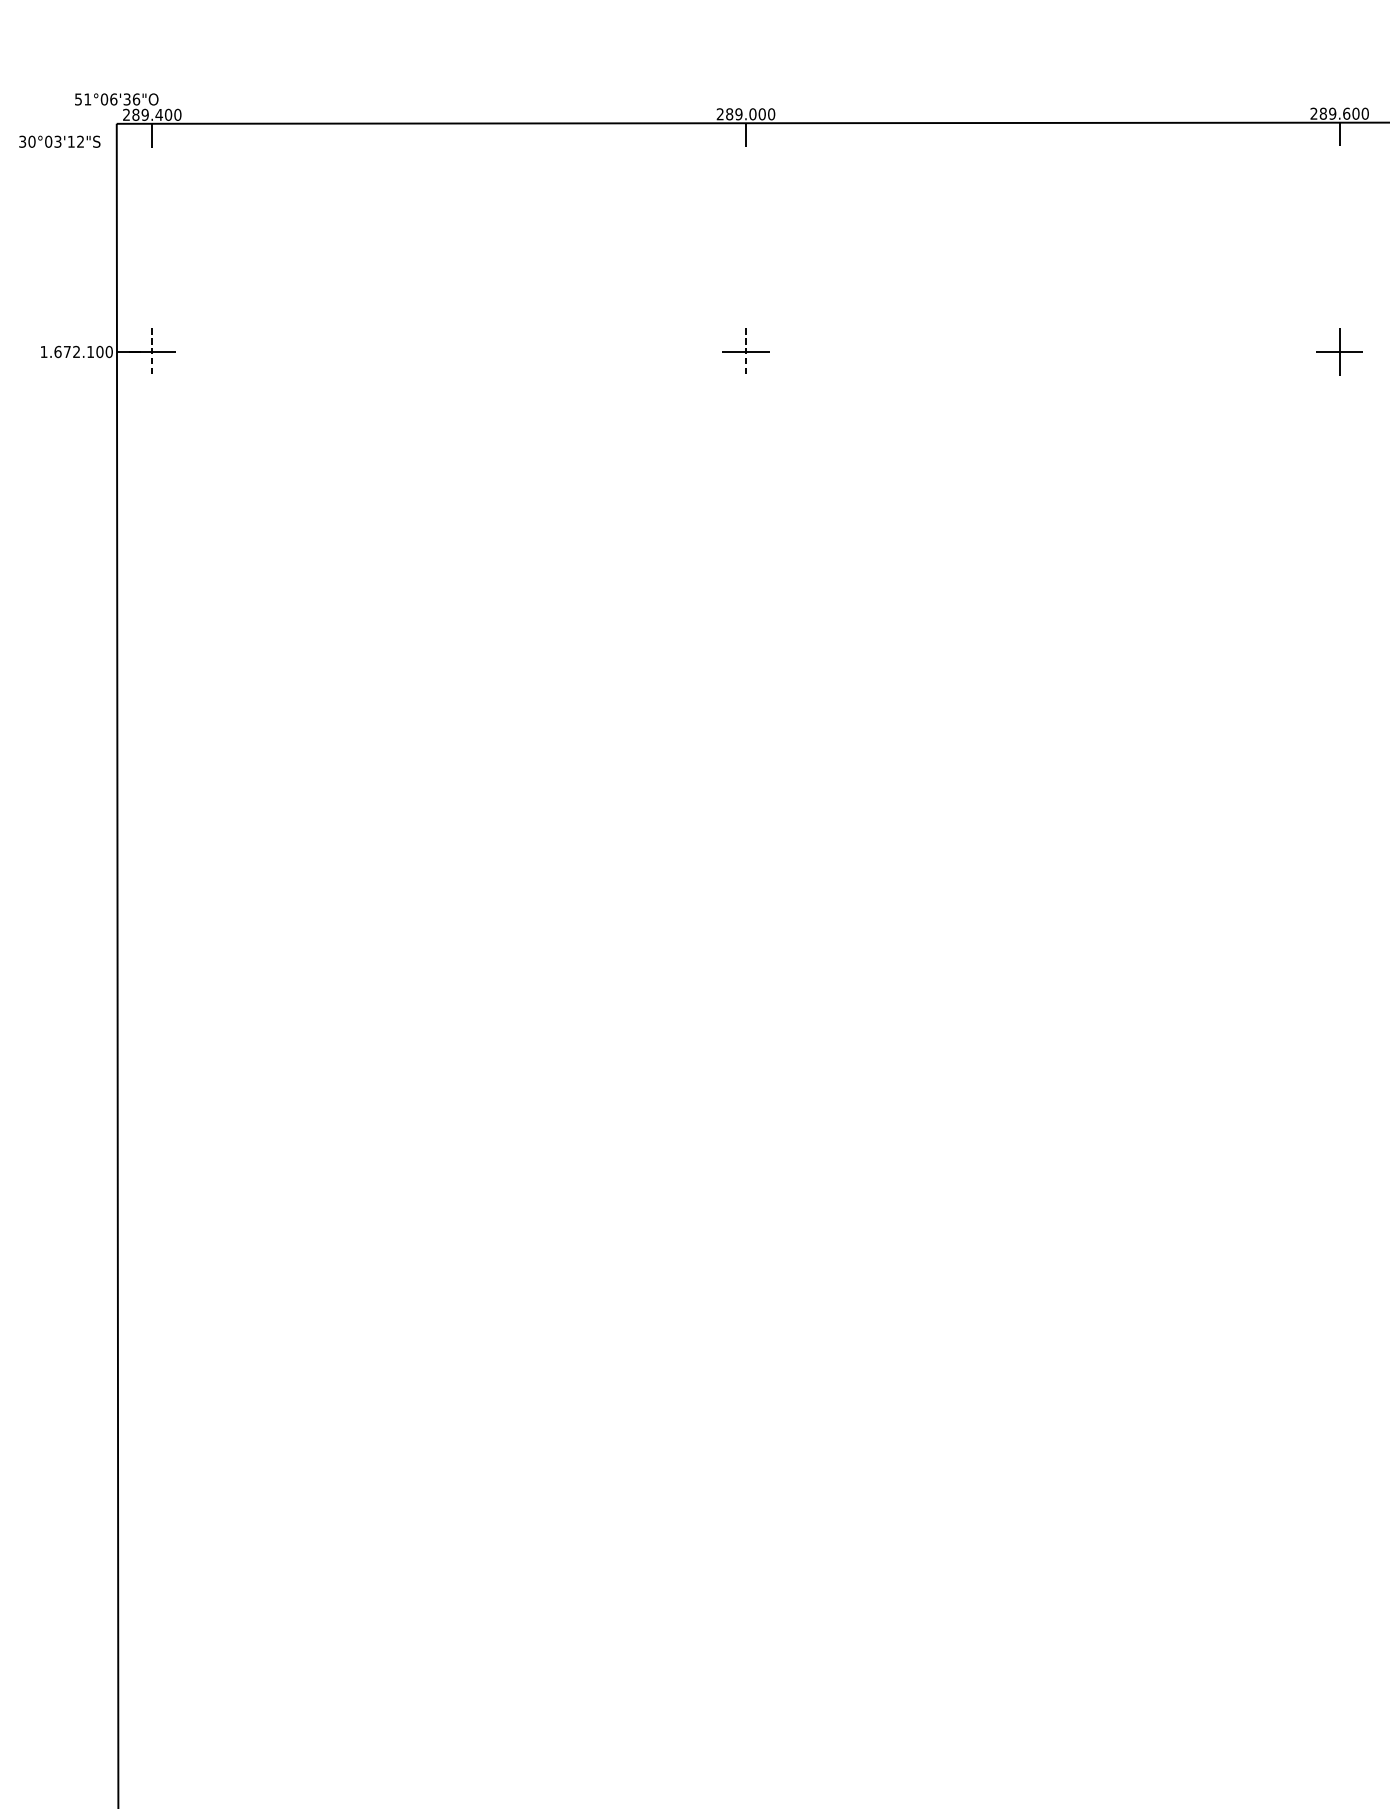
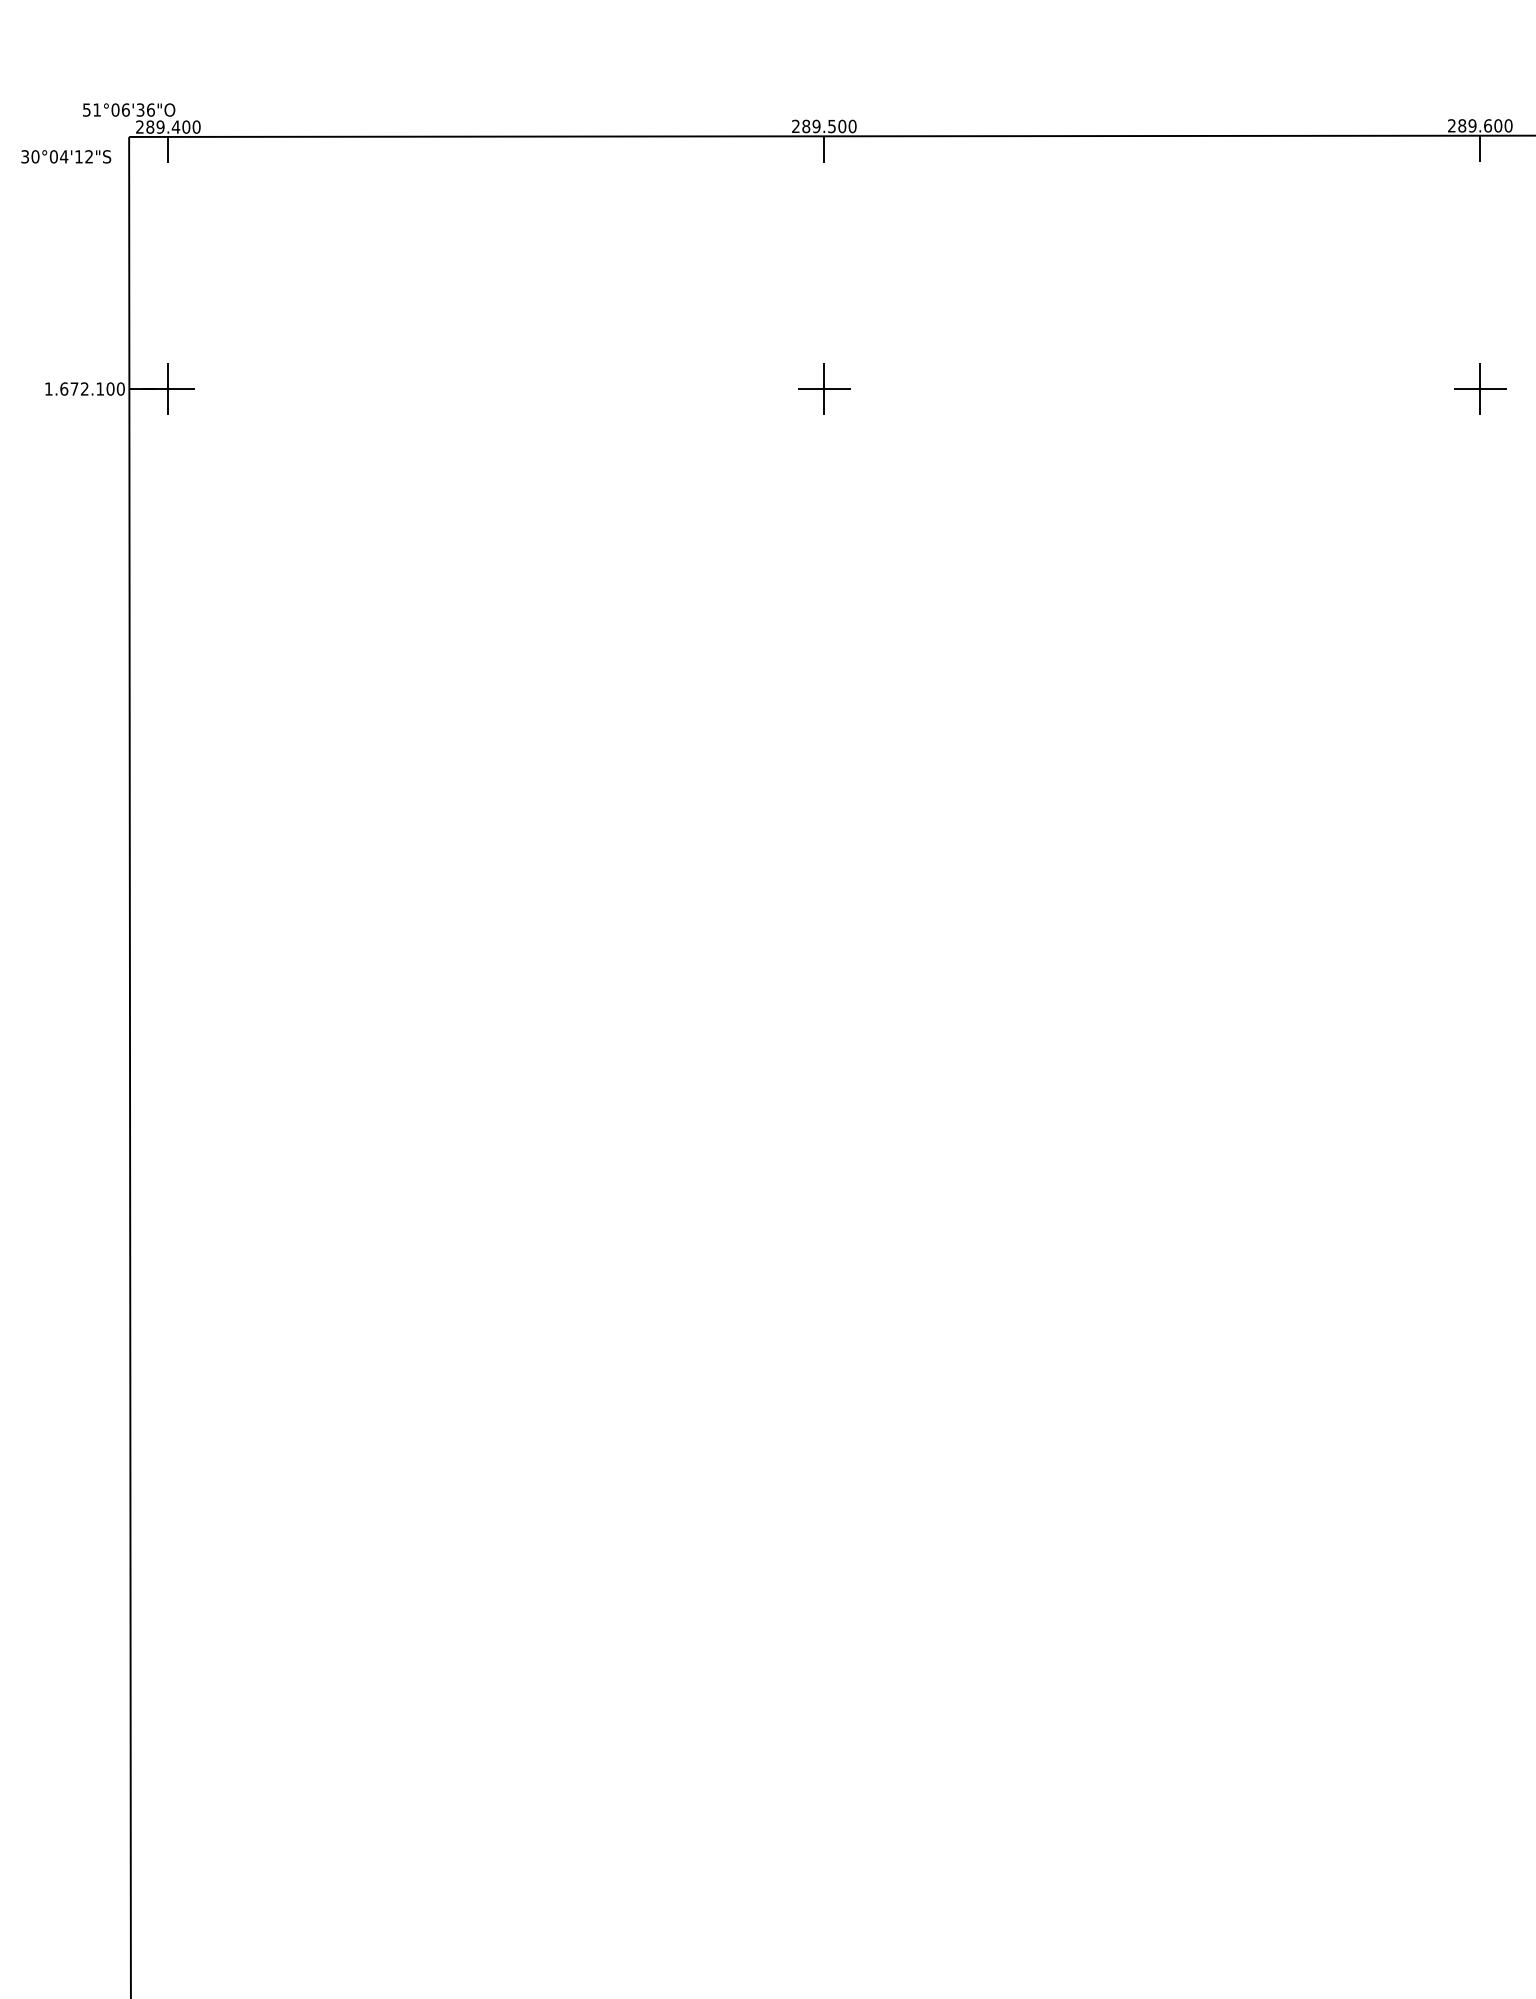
text: (753, 114) -> (832, 126), 289.000 -> 289.500
text: (57, 141) -> (63, 156), 30°03'12"S -> 30°04'12"S
line: (152, 352) -> (168, 389), dashed -> solid
line: (746, 352) -> (824, 389), dashed -> solid

